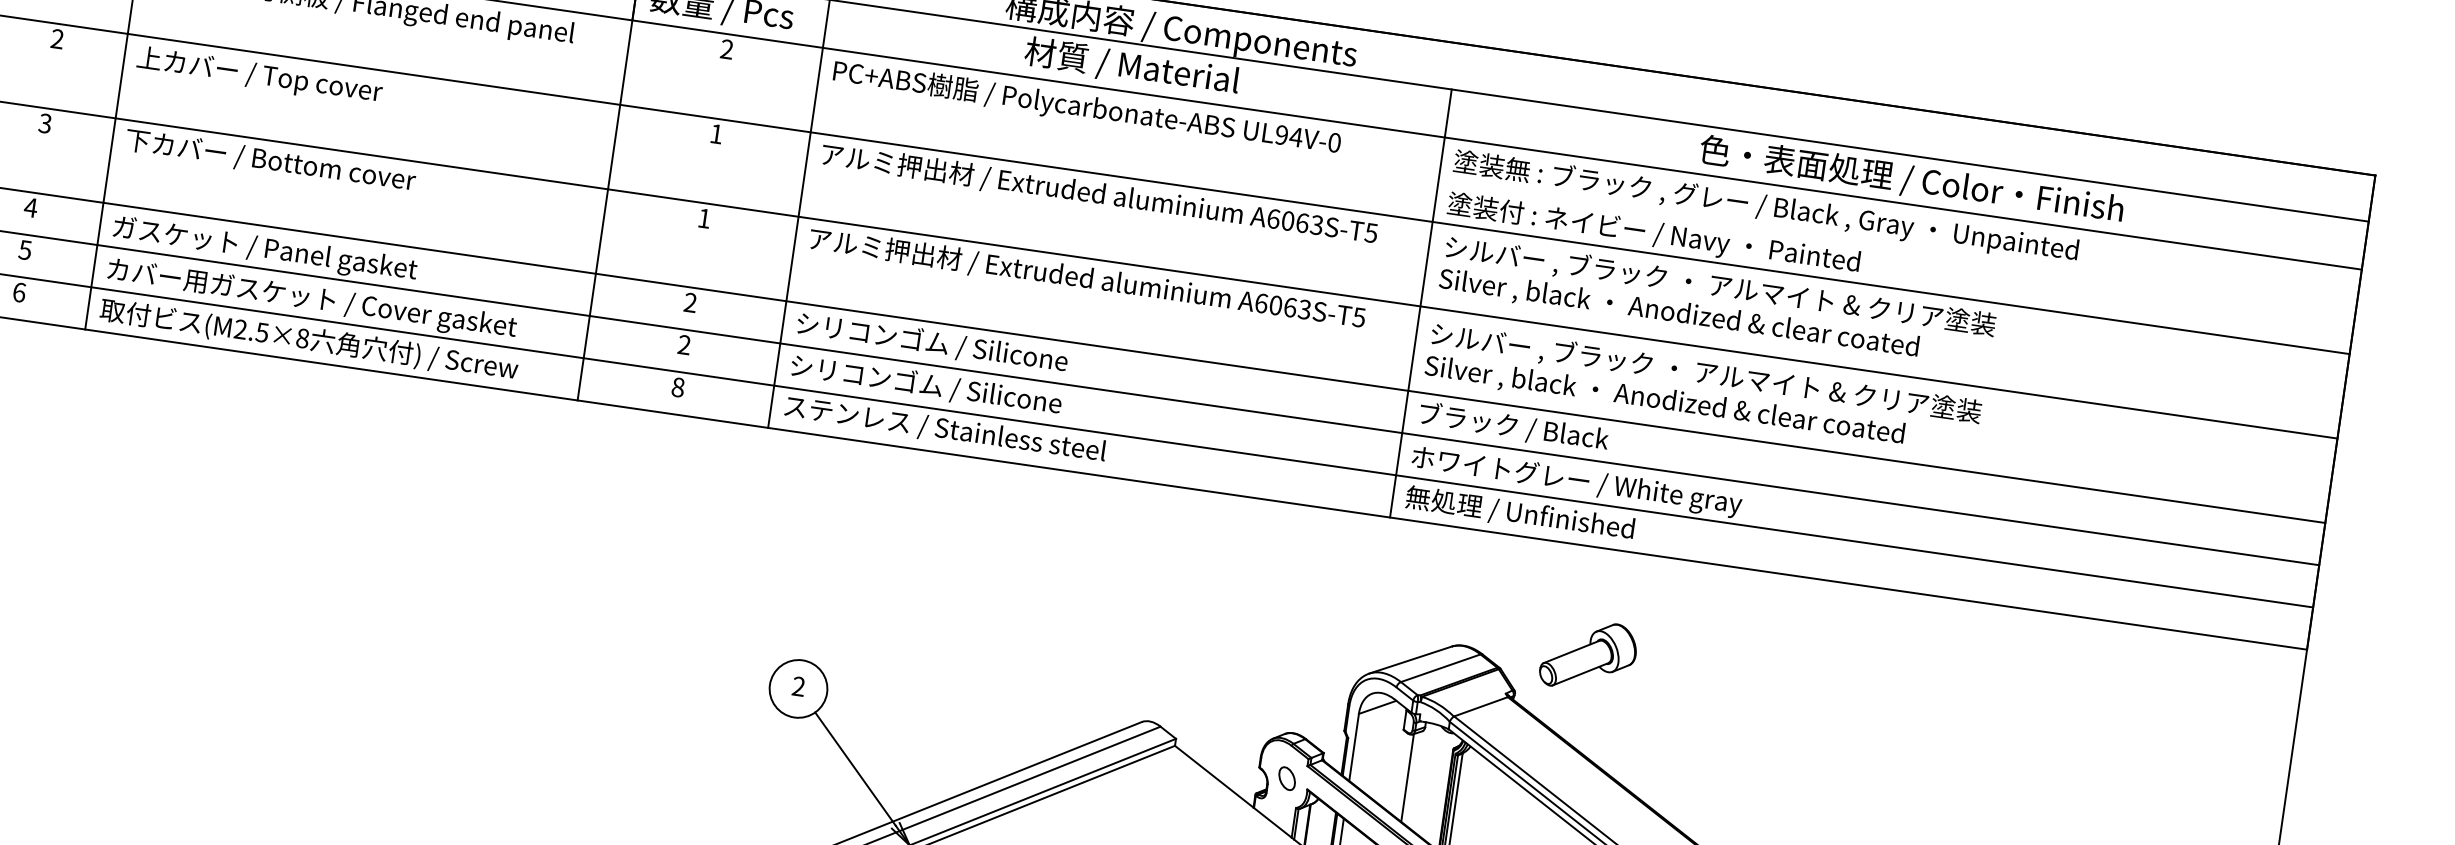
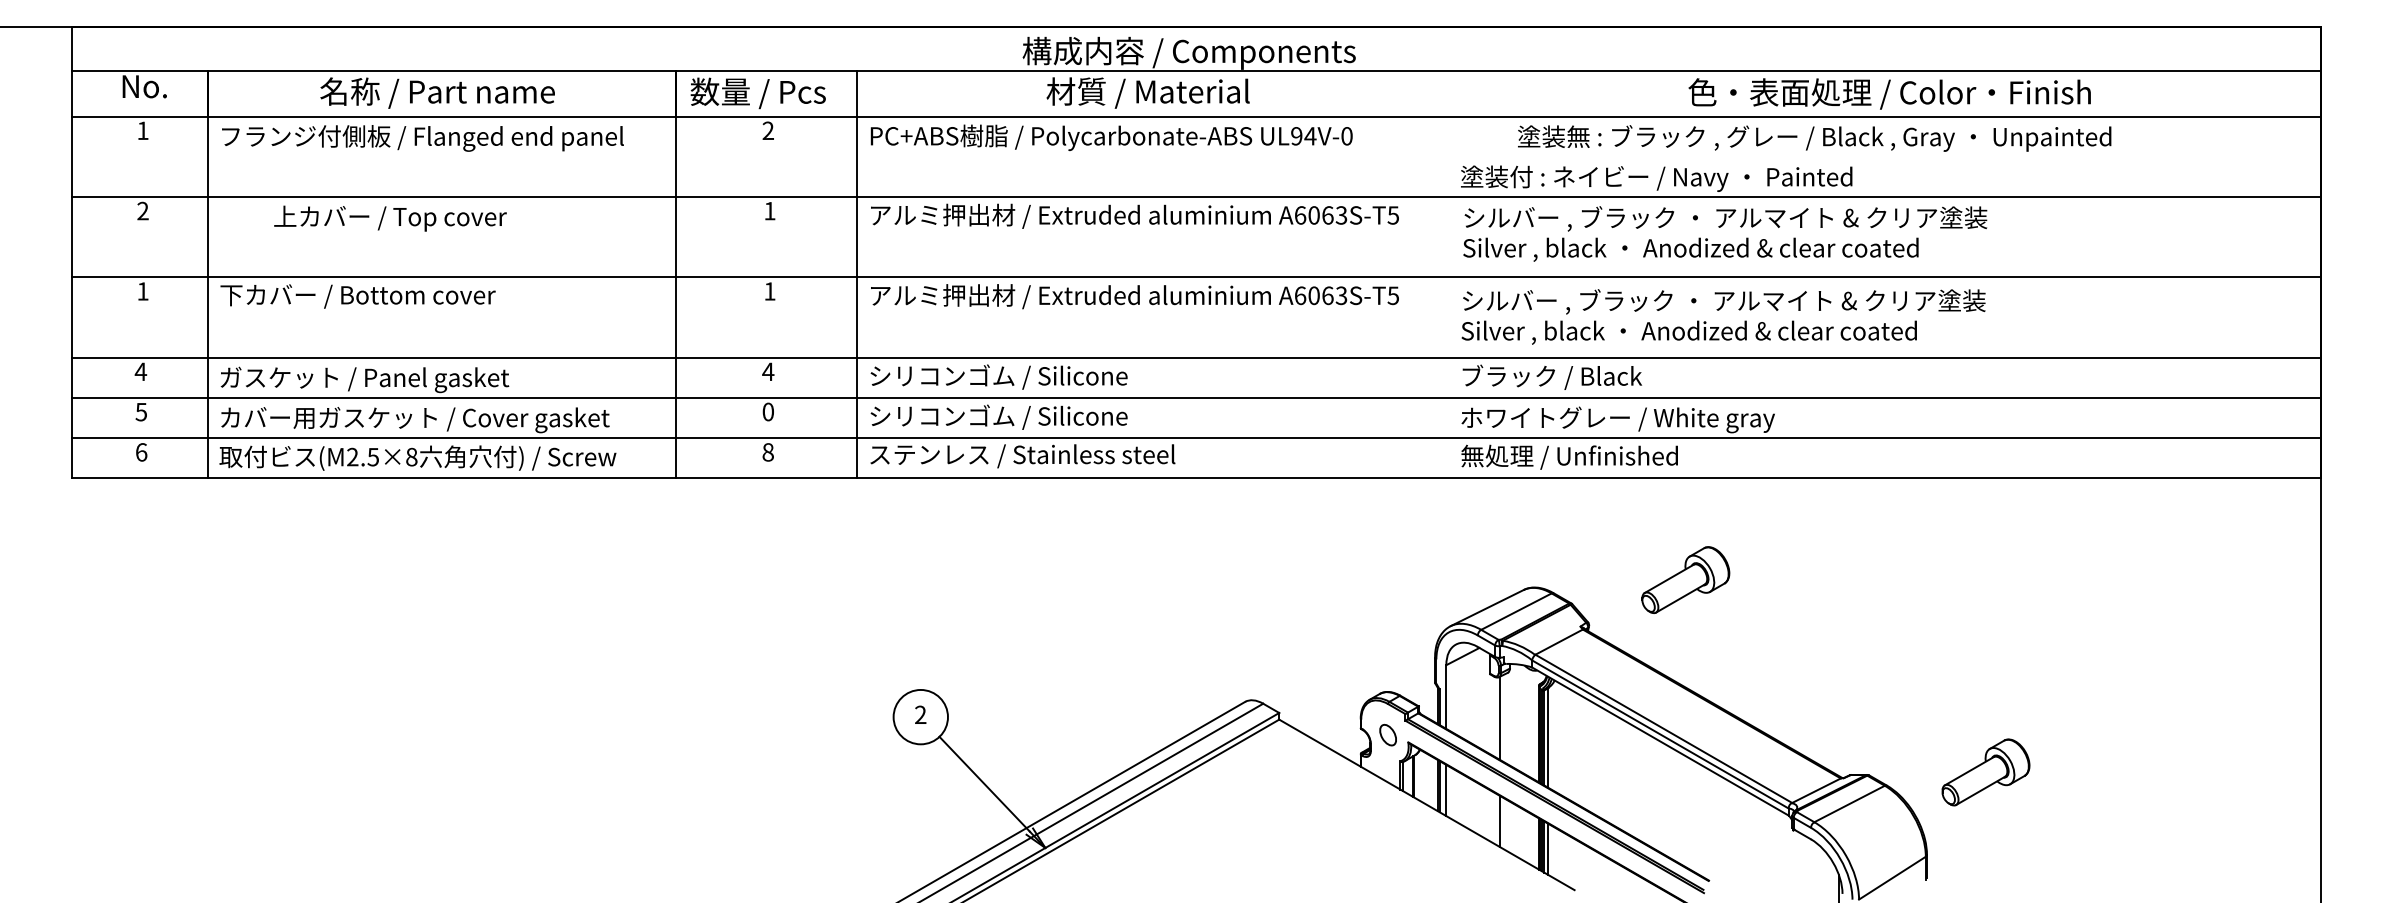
text: (259, 76) -> (390, 218), moved
text: (44, 123) -> (142, 291), 3 -> 1
text: (1765, 207) -> (1814, 138), moved
text: (690, 302) -> (768, 371), 2 -> 4
line: (1420, 303) -> (1448, 274), removed
text: (683, 344) -> (767, 411), 2 -> 0
part: (1588, 655) -> (1685, 579), moved

